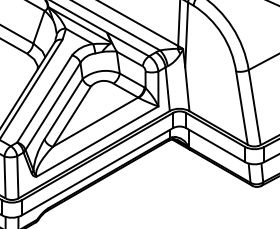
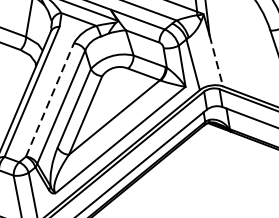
line: (187, 89) -> (216, 61), solid -> dashed
line: (44, 98) -> (49, 99), solid -> dashed

